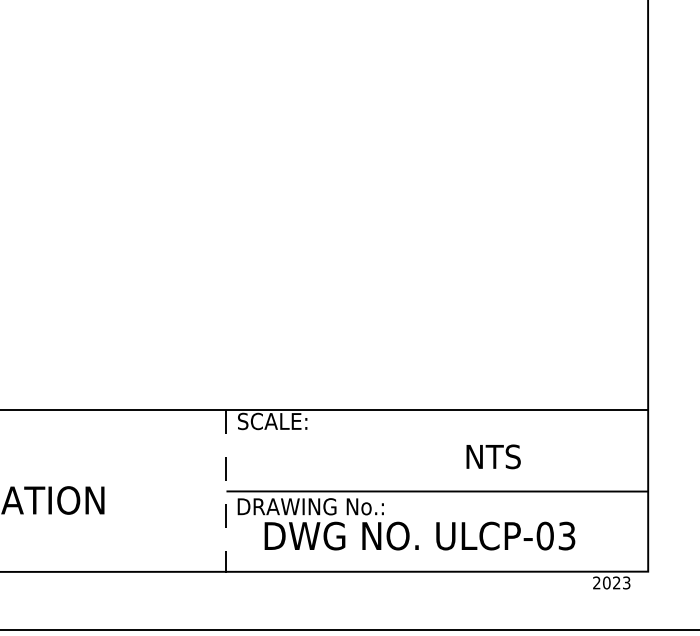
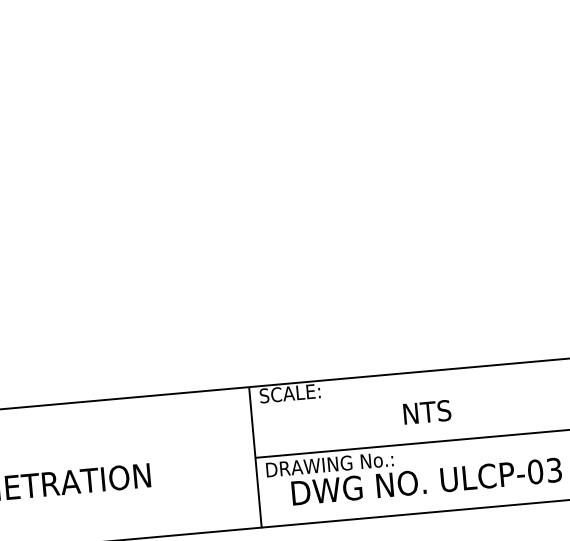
text: (493, 456) -> (427, 411), moved
line: (226, 491) -> (255, 457), dashed -> solid

